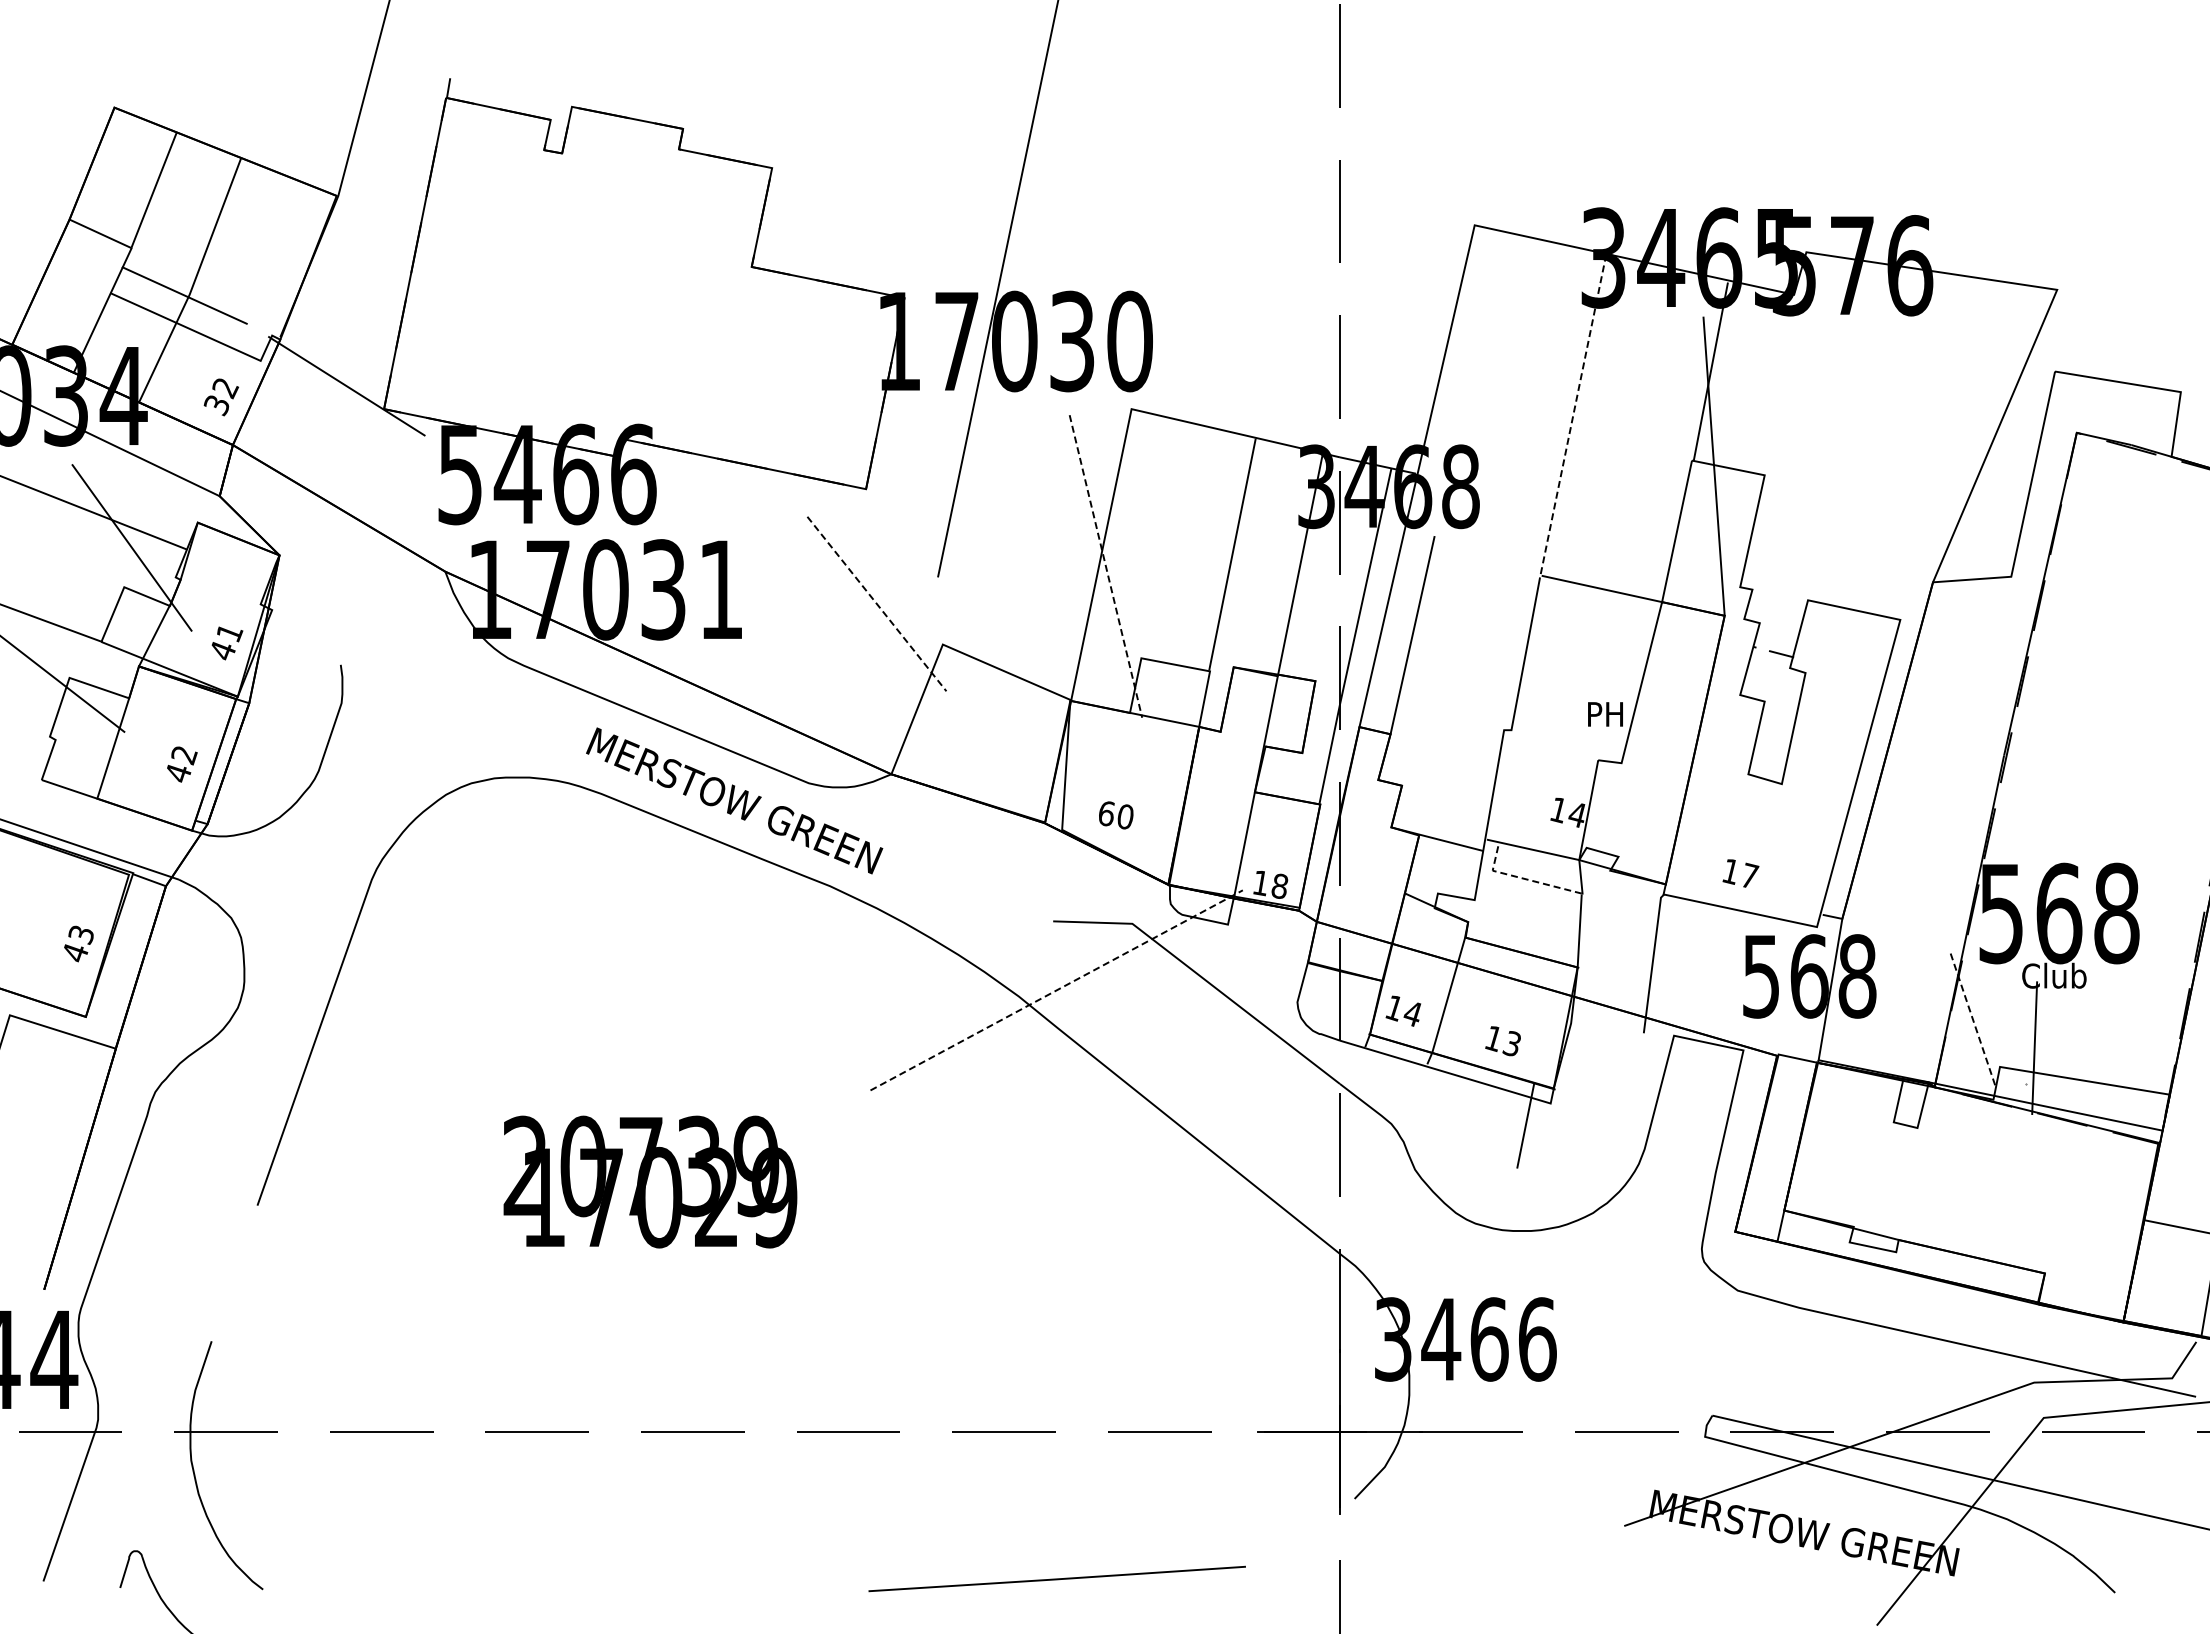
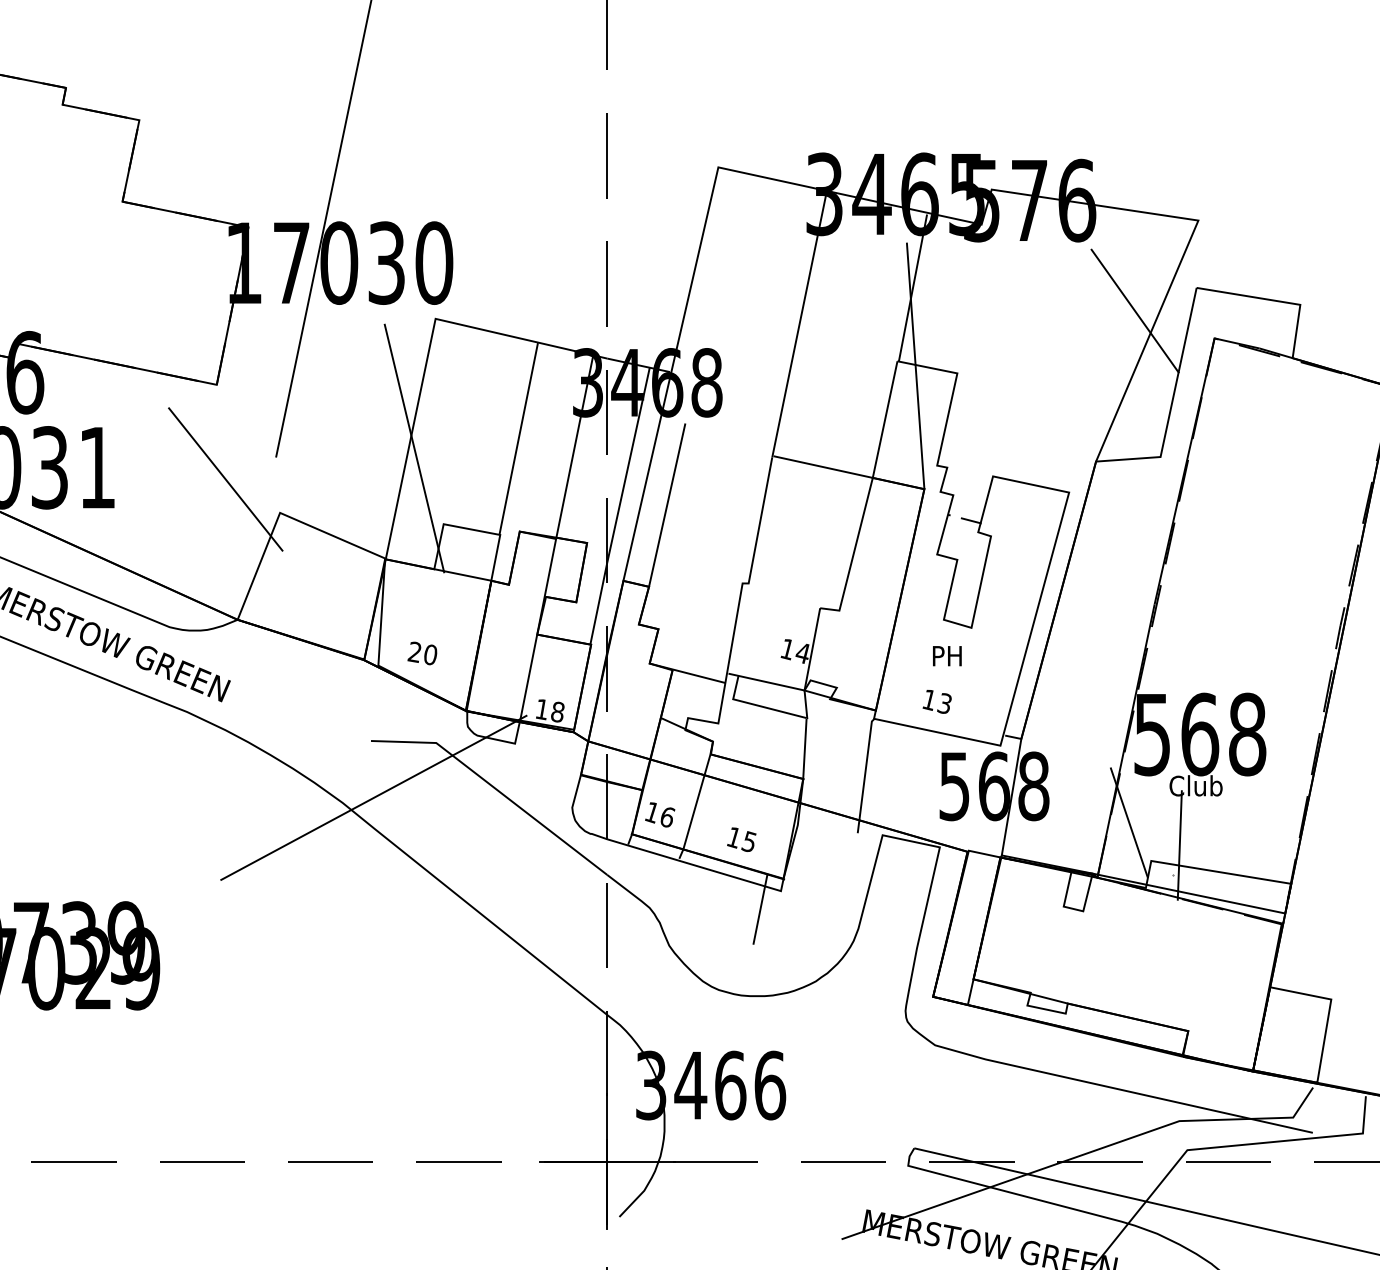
line: (1980, 399) -> (1135, 310), added
line: (1573, 416) -> (799, 324), dashed -> solid
line: (1105, 566) -> (414, 448), dashed -> solid
line: (876, 604) -> (225, 479), dashed -> solid
text: (1605, 714) -> (947, 656), moved
text: (1105, 813) -> (414, 652), 60 -> 20
text: (1749, 875) -> (944, 703), 17 -> 13
line: (1521, 878) -> (756, 705), dashed -> solid
line: (1057, 990) -> (374, 797), dashed -> solid
text: (1412, 1014) -> (667, 817), 14 -> 16
line: (1973, 1020) -> (1129, 822), dashed -> solid
text: (1511, 1043) -> (748, 841), 13 -> 15

